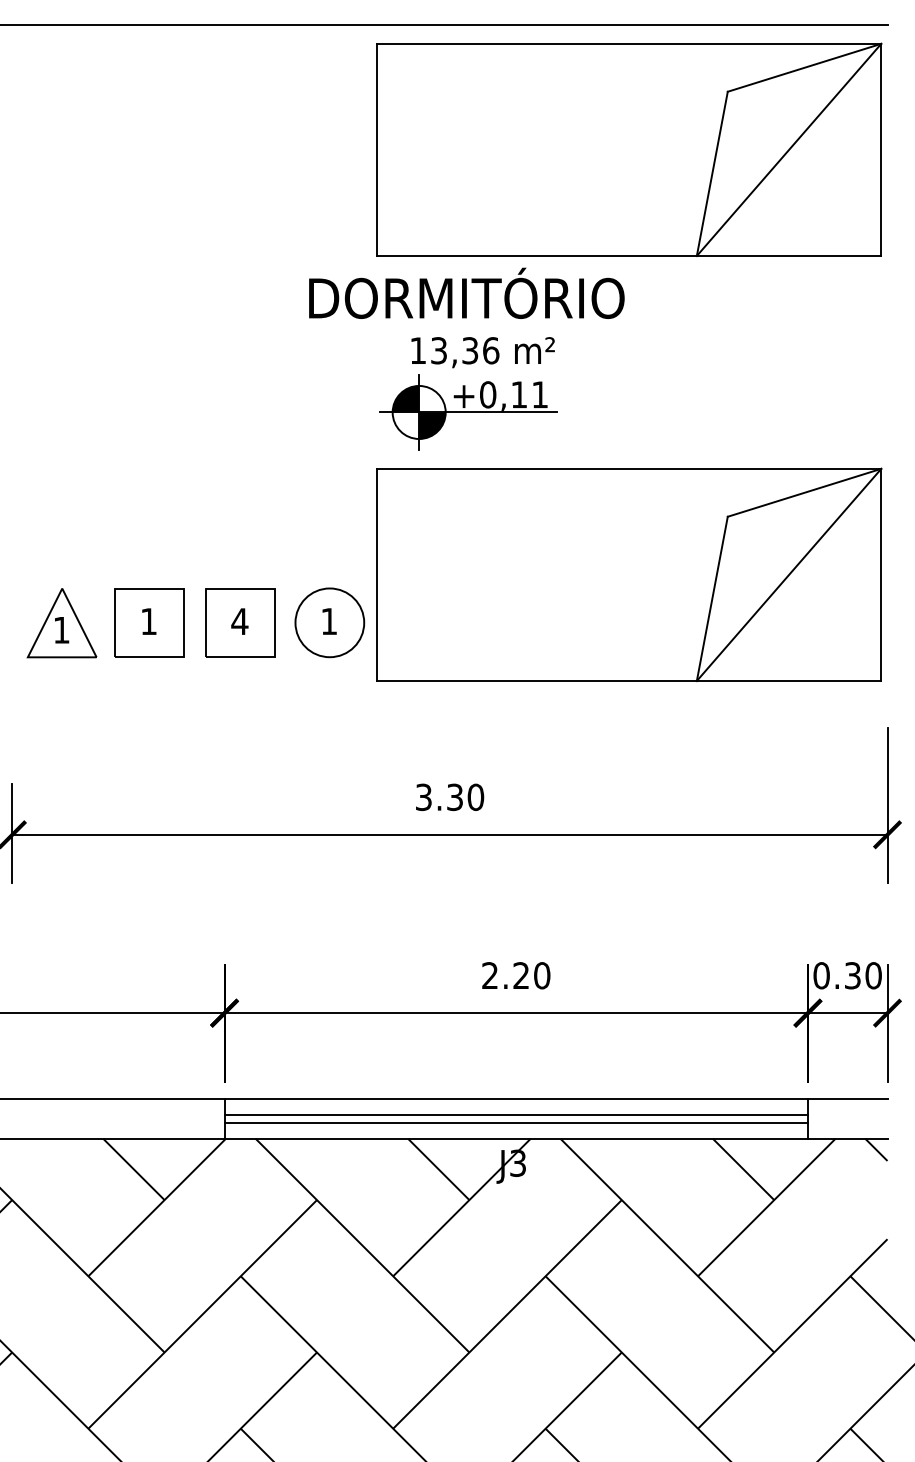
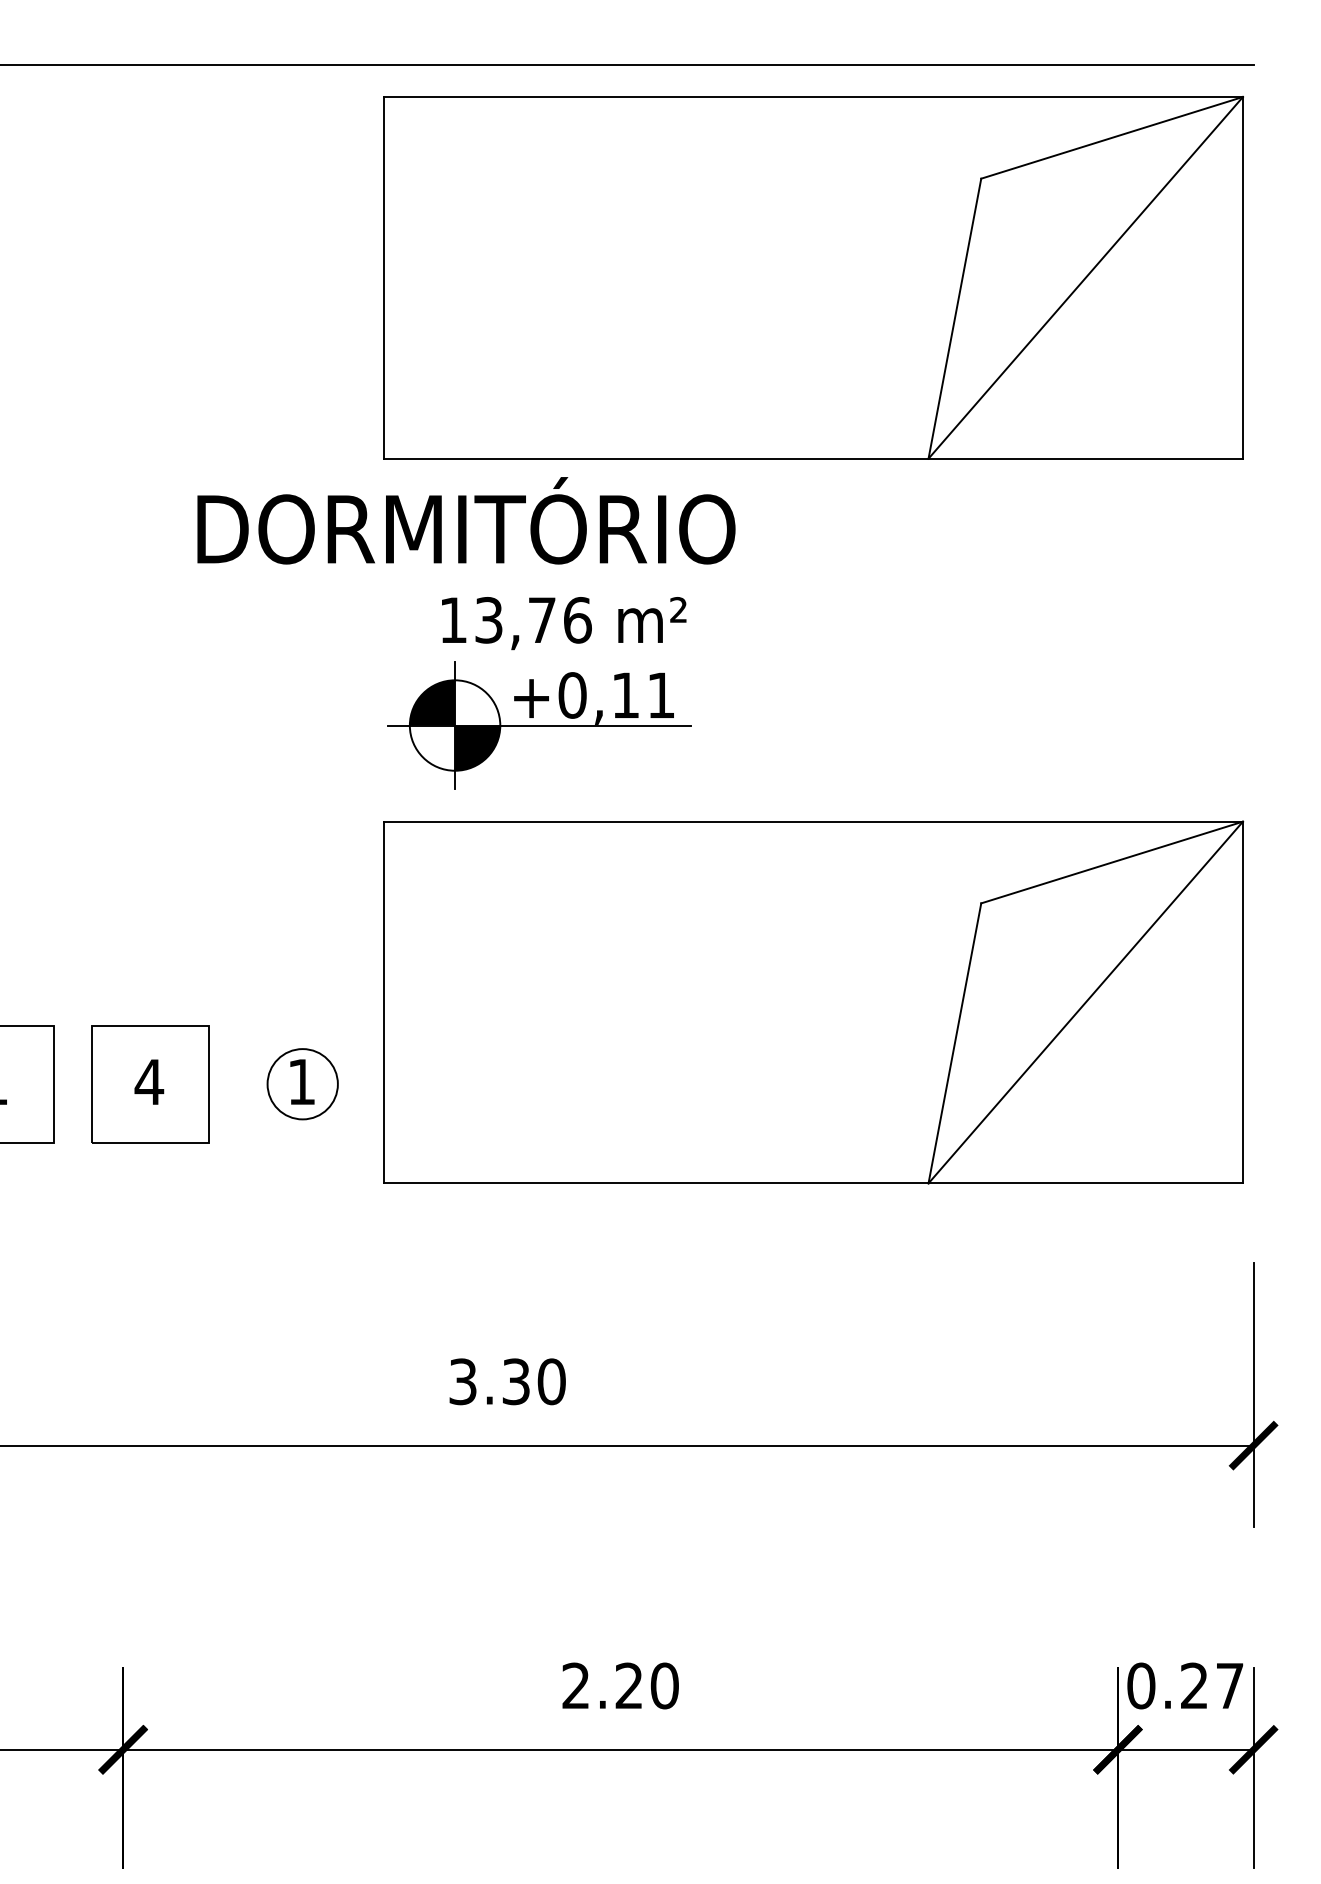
text: (466, 292) -> (465, 519), moved
text: (470, 350) -> (542, 619), 13,36 -> 13,76
circle: (329, 622) -> (302, 1083), size x0.6
text: (863, 975) -> (1212, 1685), 0.30 -> 0.27

